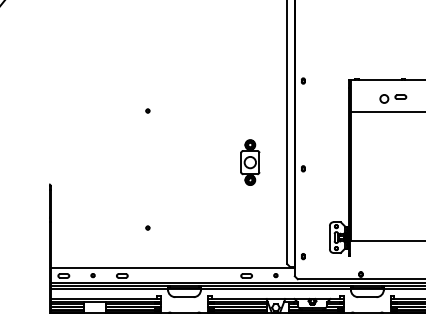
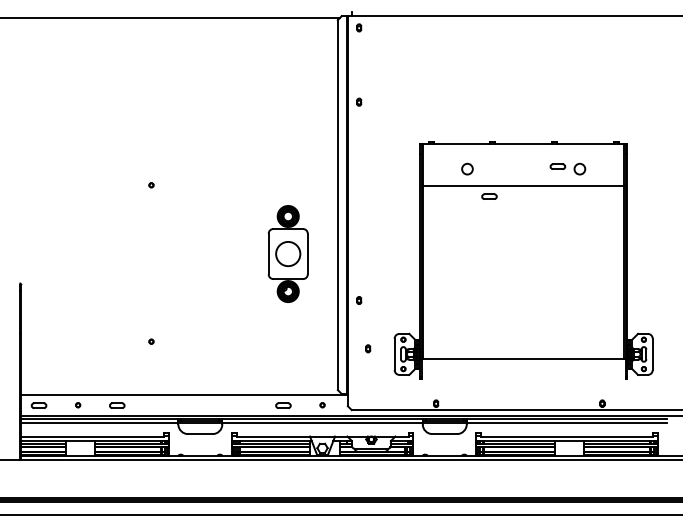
part: (303, 80) -> (359, 101), moved
part: (400, 96) -> (489, 196), moved
part: (250, 162) -> (288, 254), size x1.6
part: (303, 168) -> (359, 300), moved
part: (303, 256) -> (368, 348), moved

